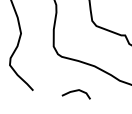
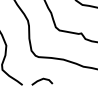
line: (77, 92) -> (42, 80), moved

